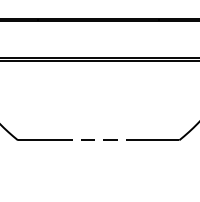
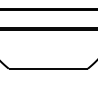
line: (98, 139) -> (48, 68), dashed -> solid

